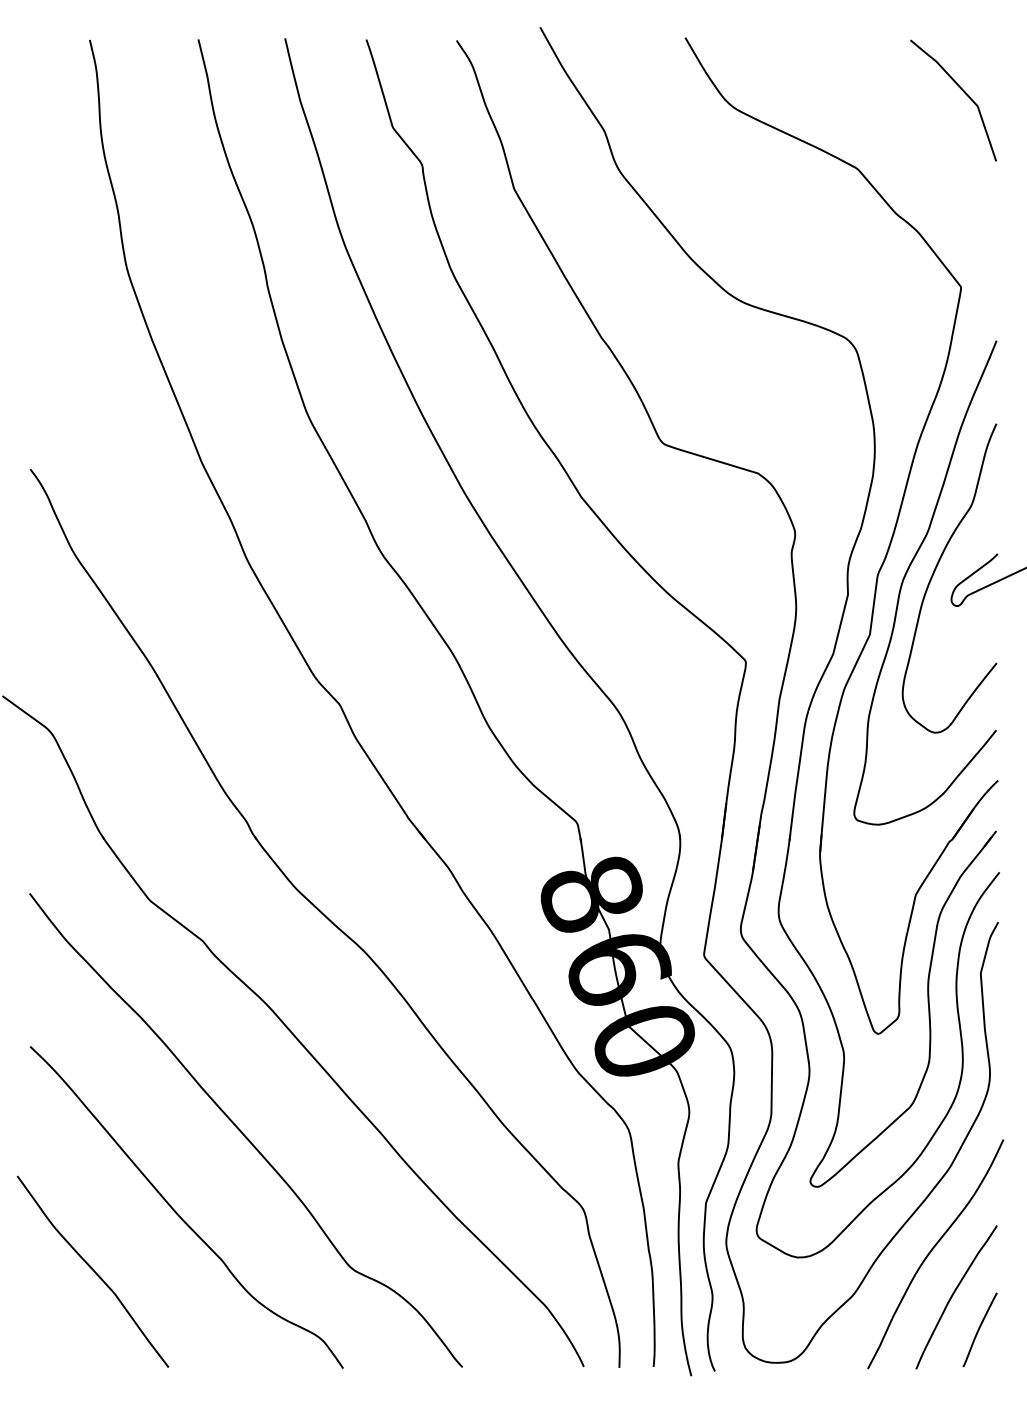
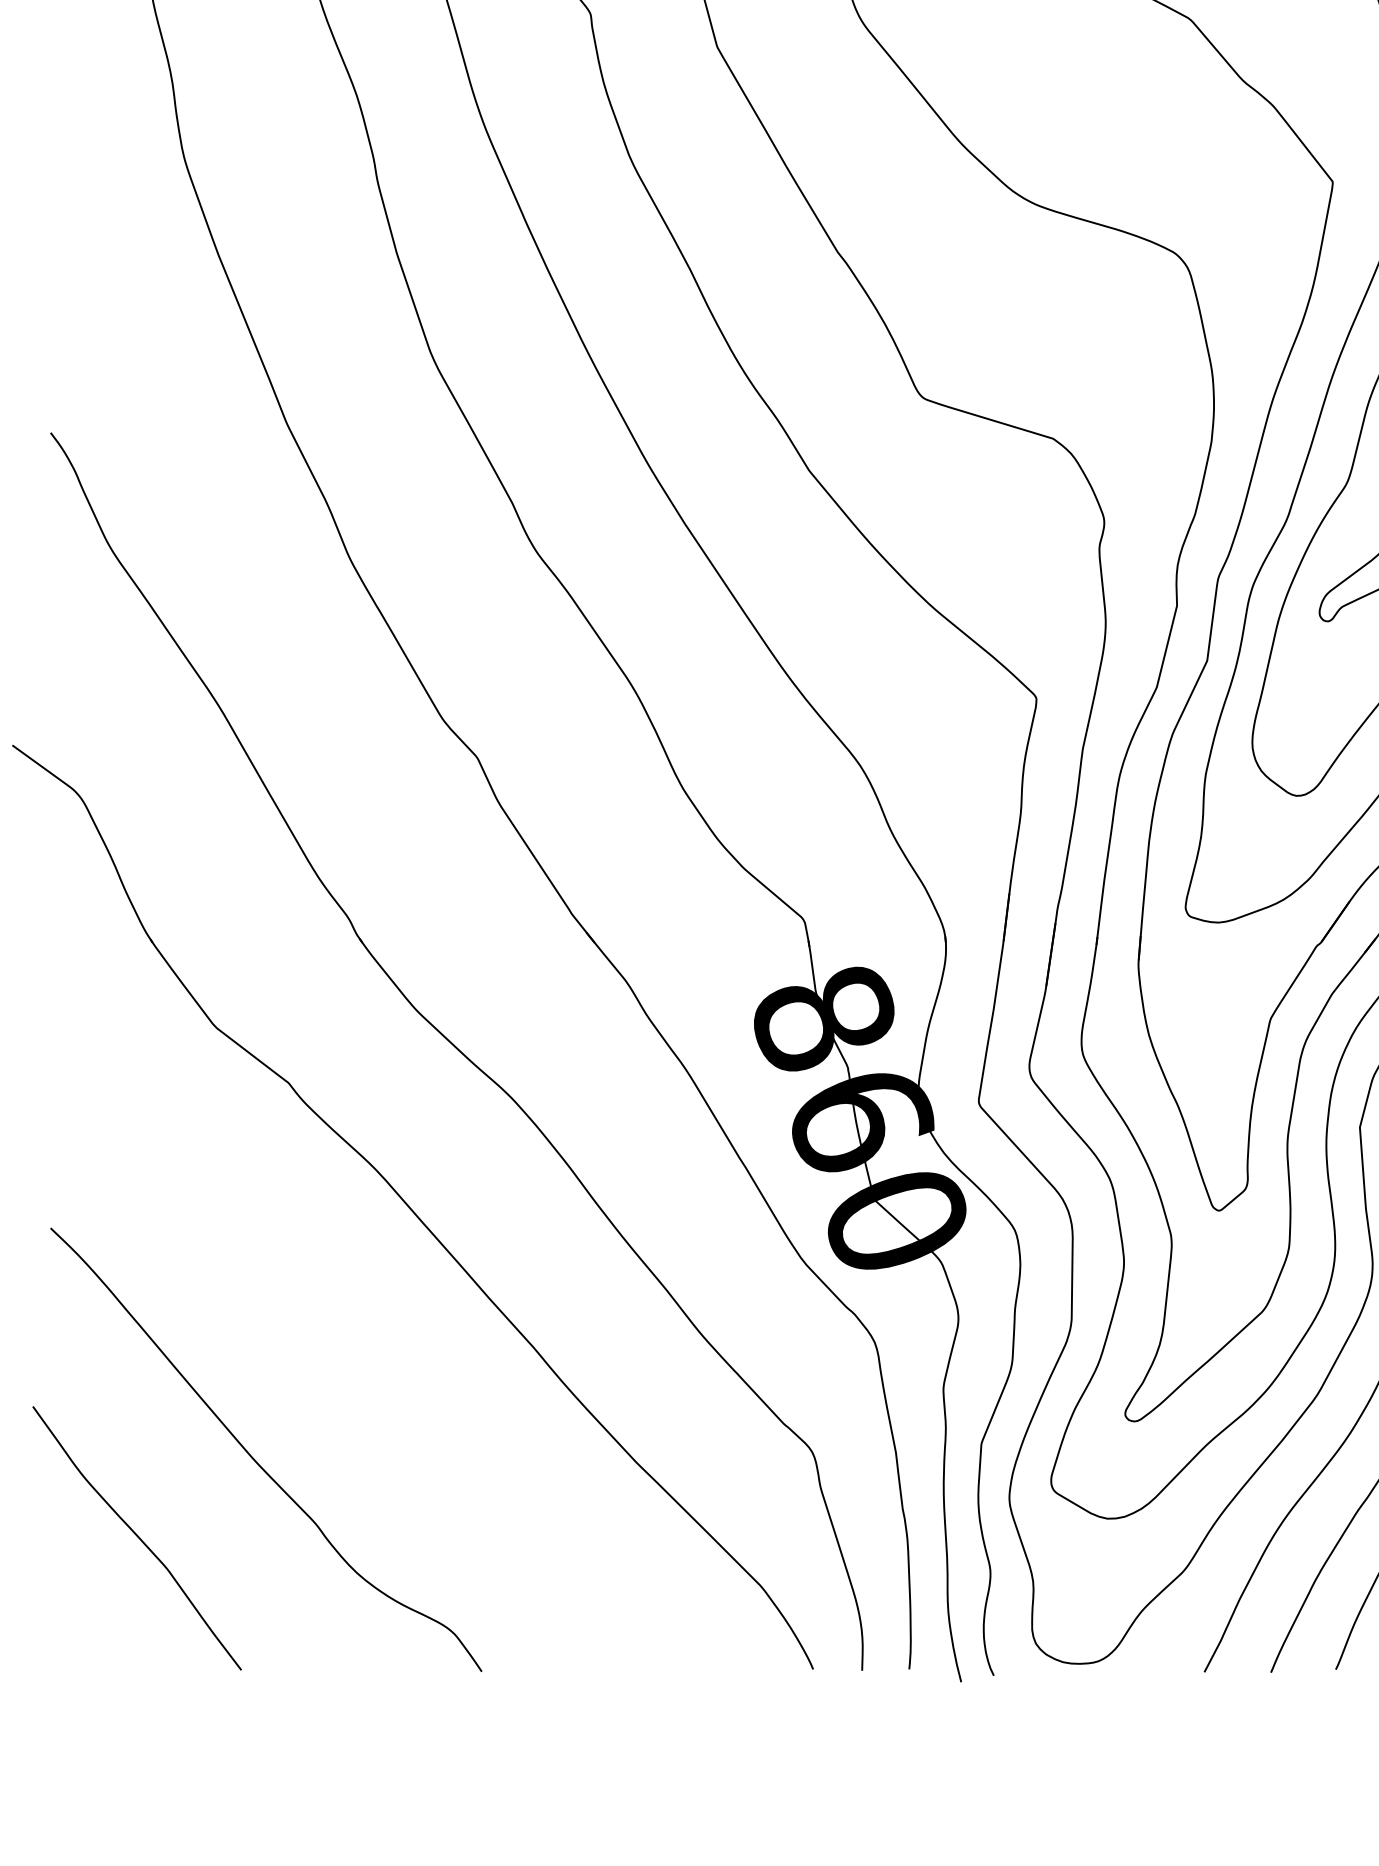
curve: (243, 1132) -> (344, 1346), removed

